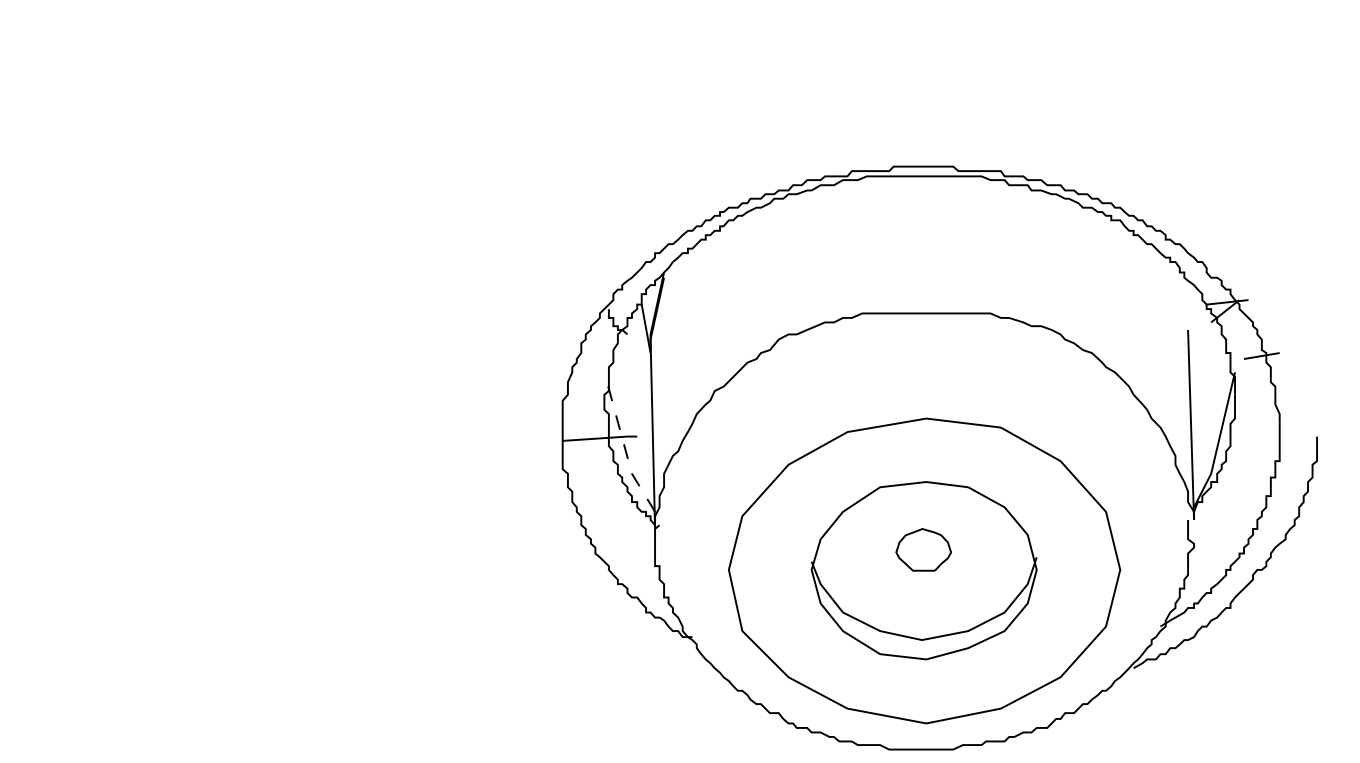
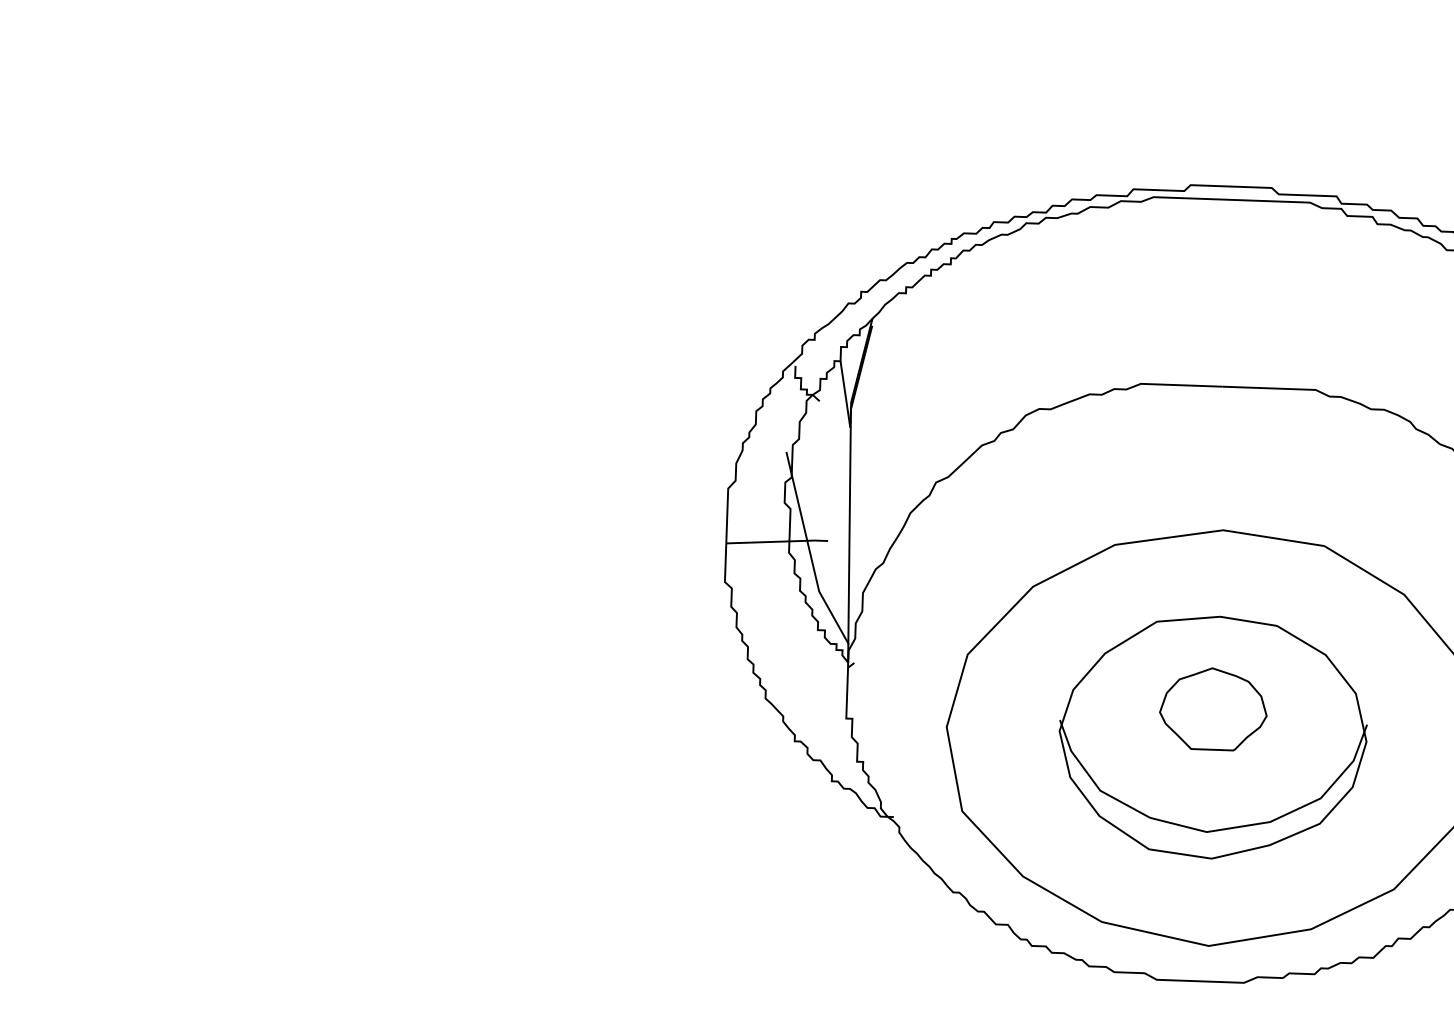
line: (624, 445) -> (810, 552), dashed -> solid
part: (923, 549) -> (1213, 708), size x1.43

